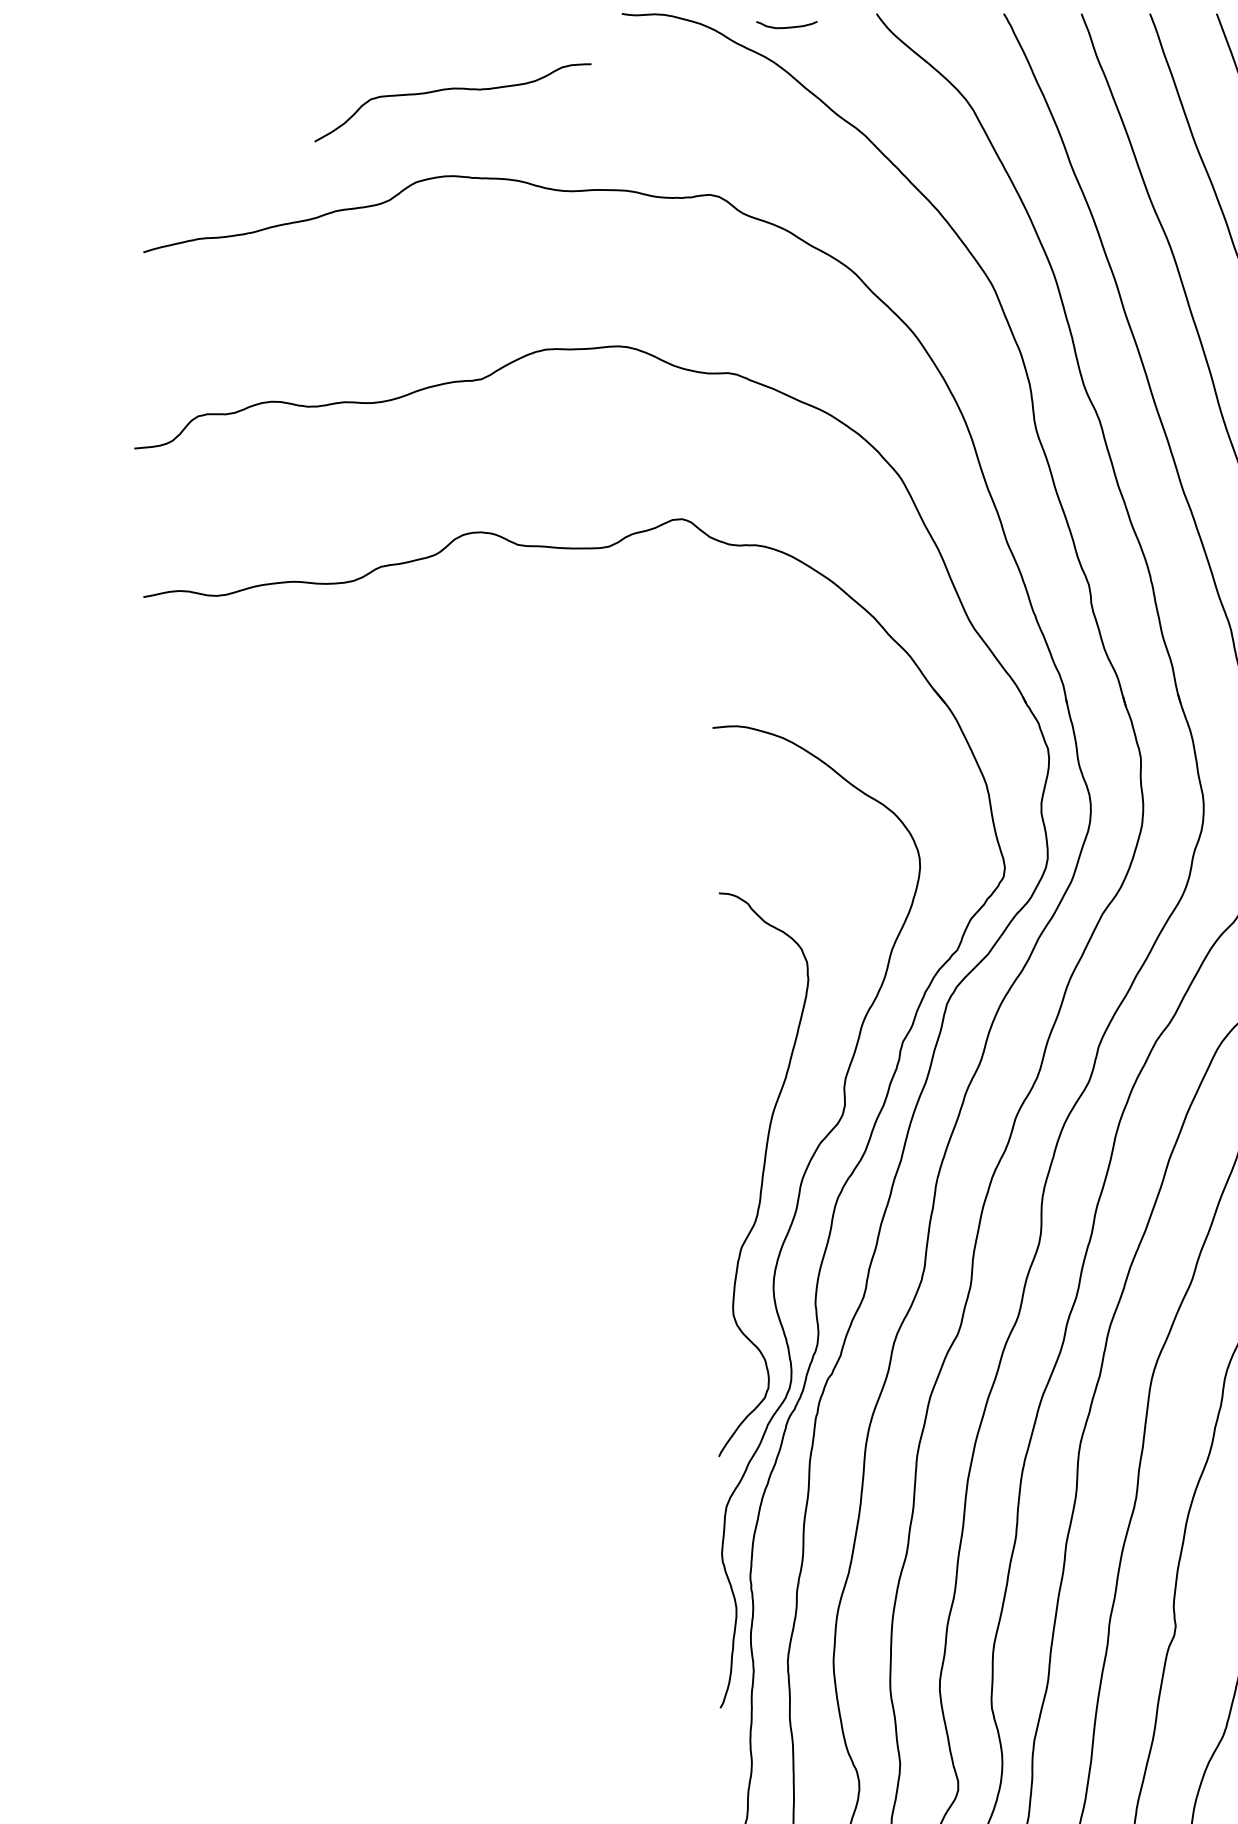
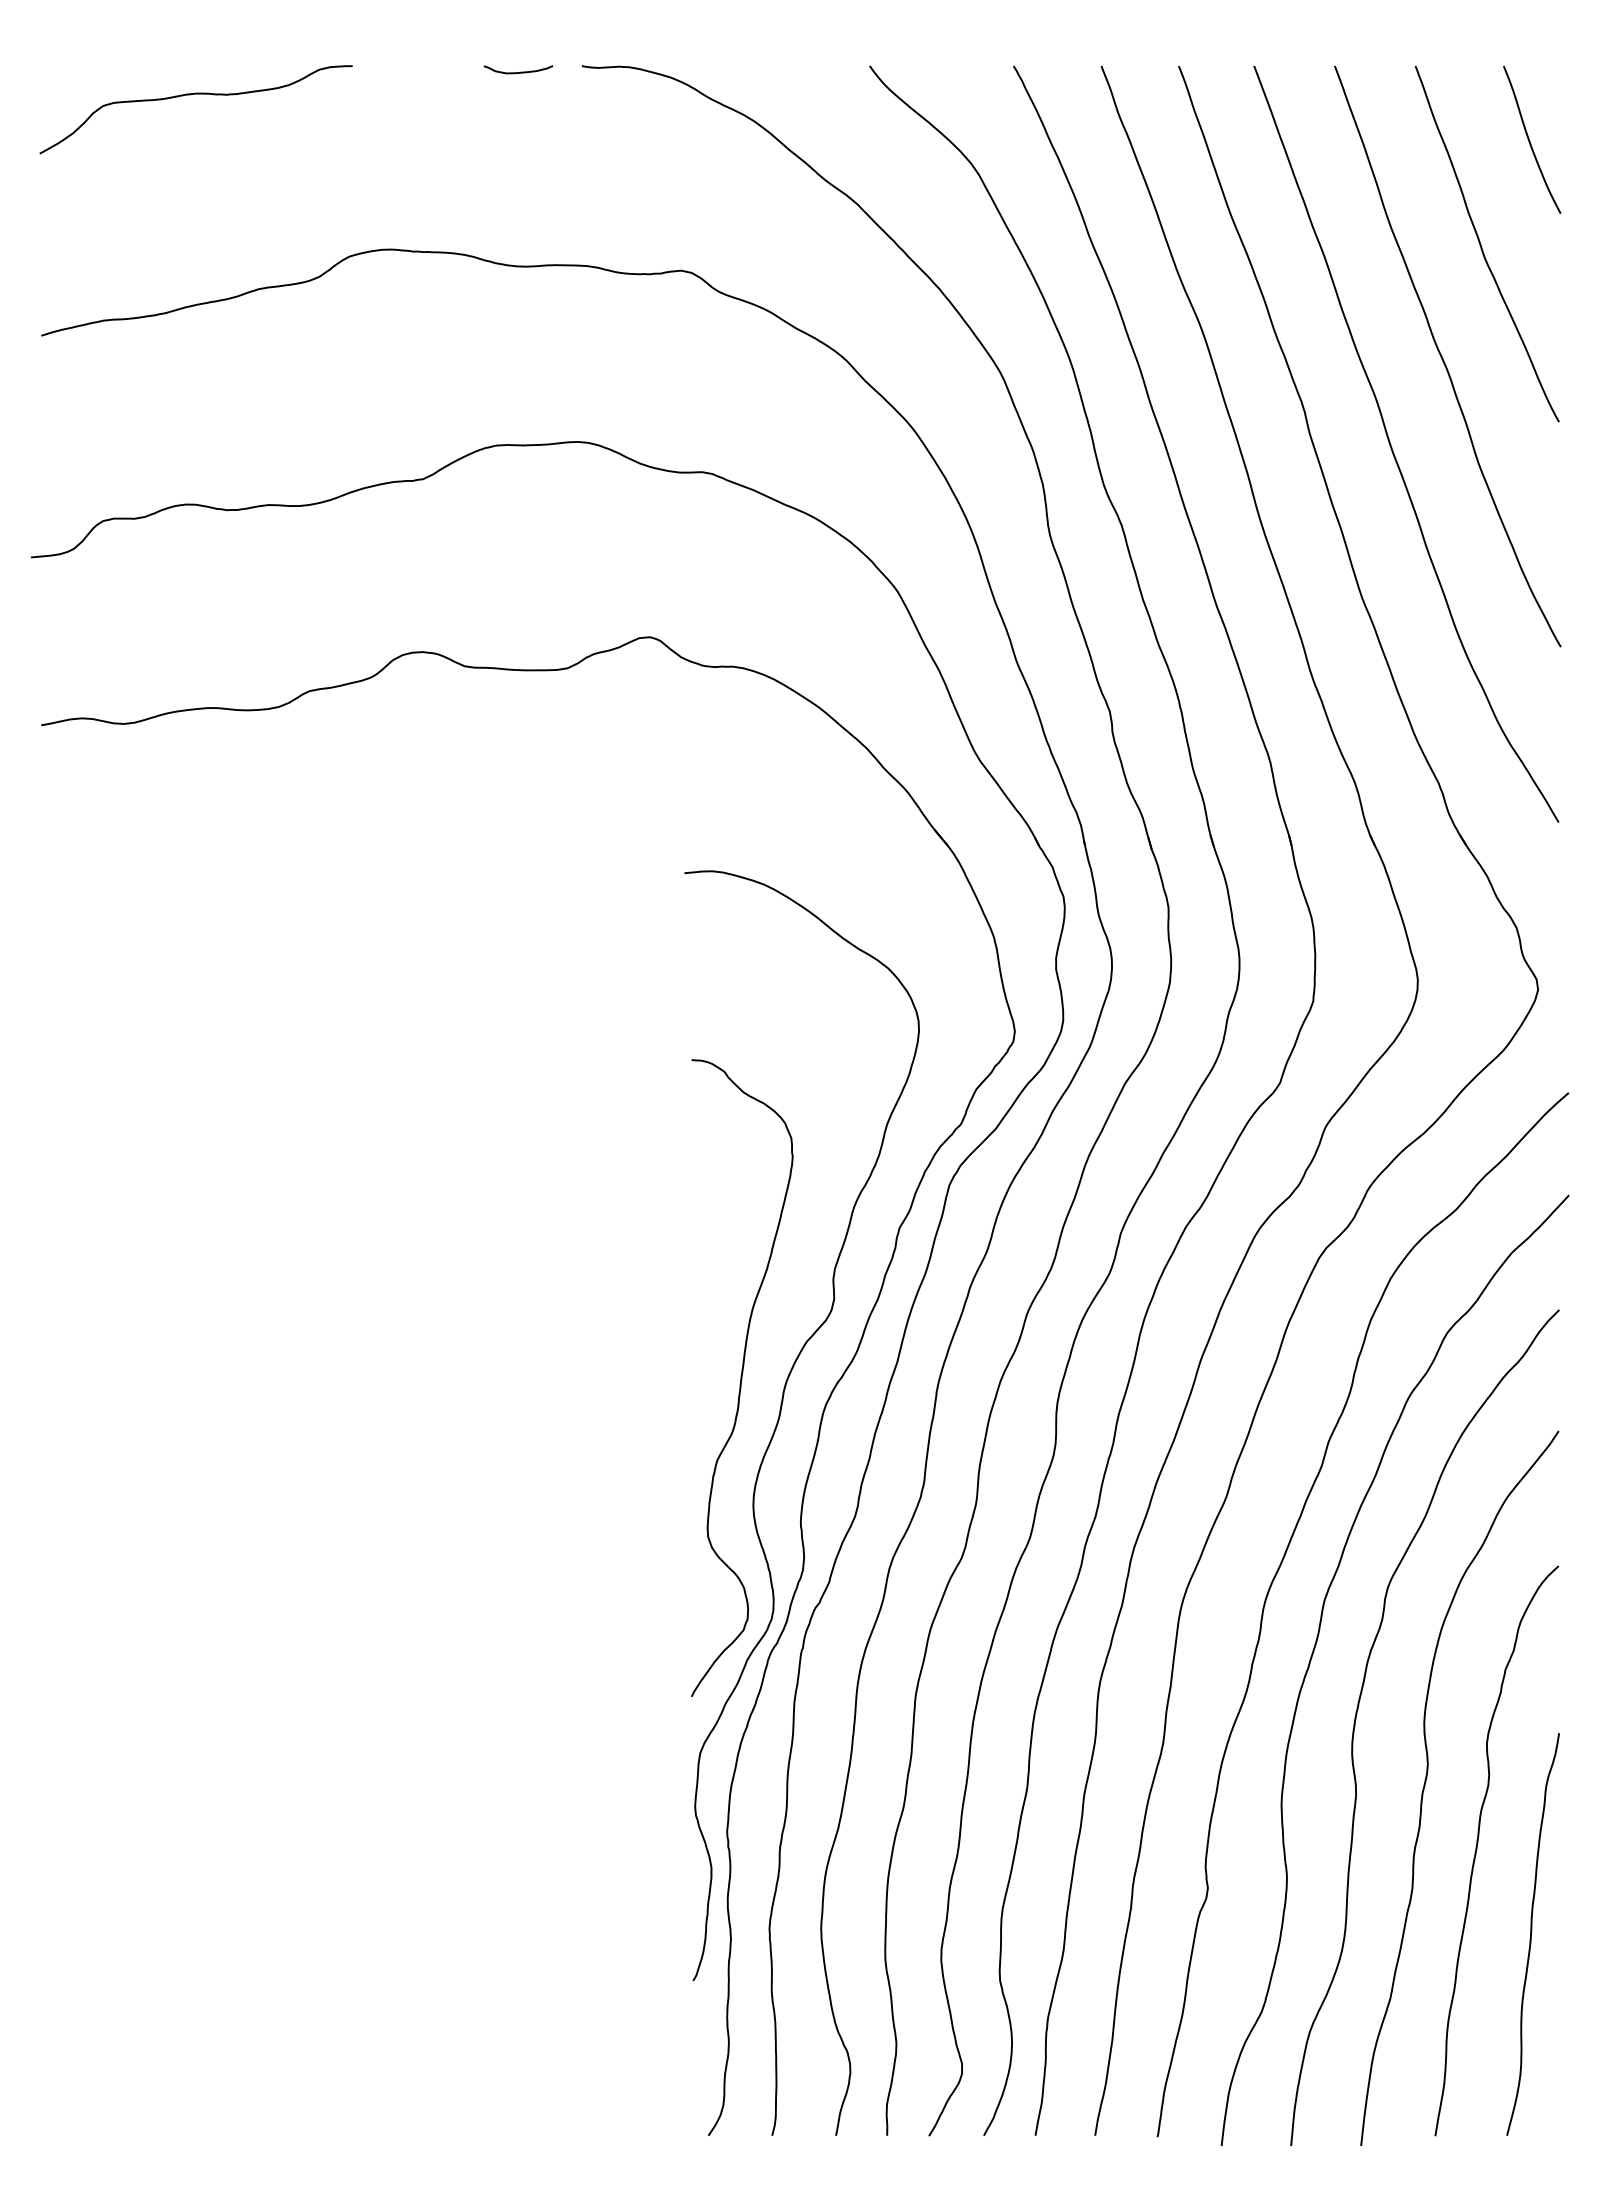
curve: (788, 26) -> (520, 71), moved
curve: (448, 90) -> (190, 95), moved

